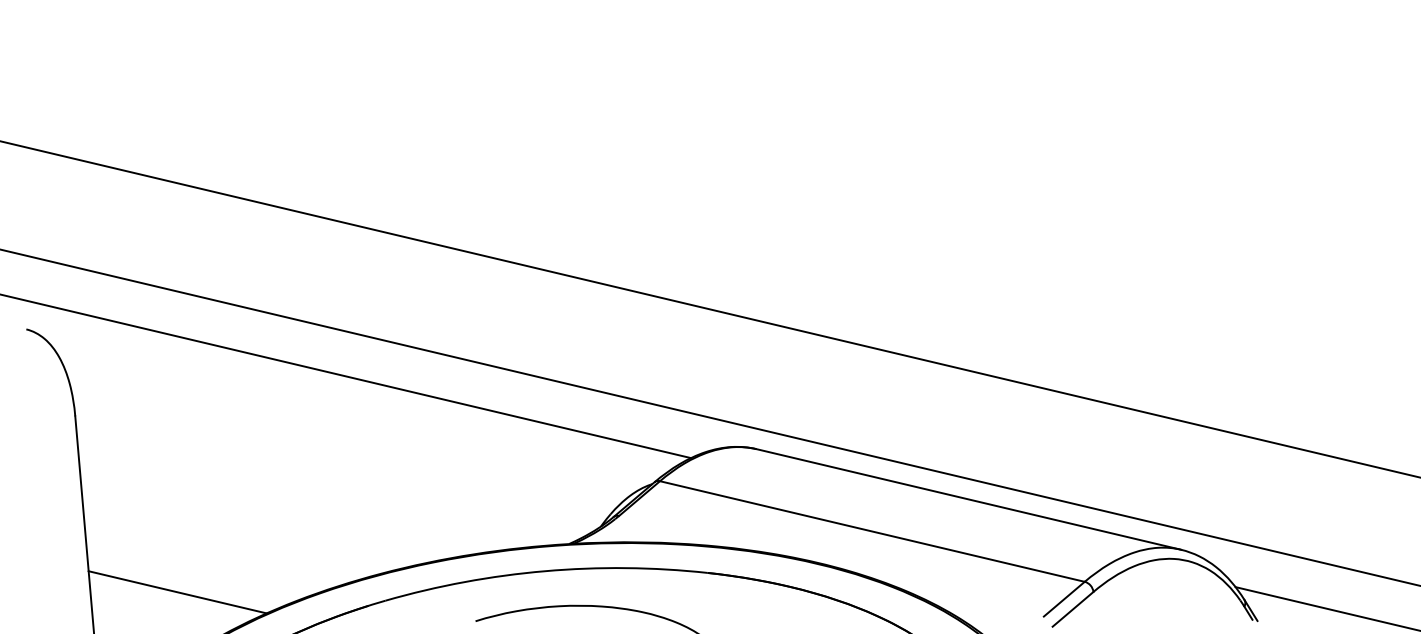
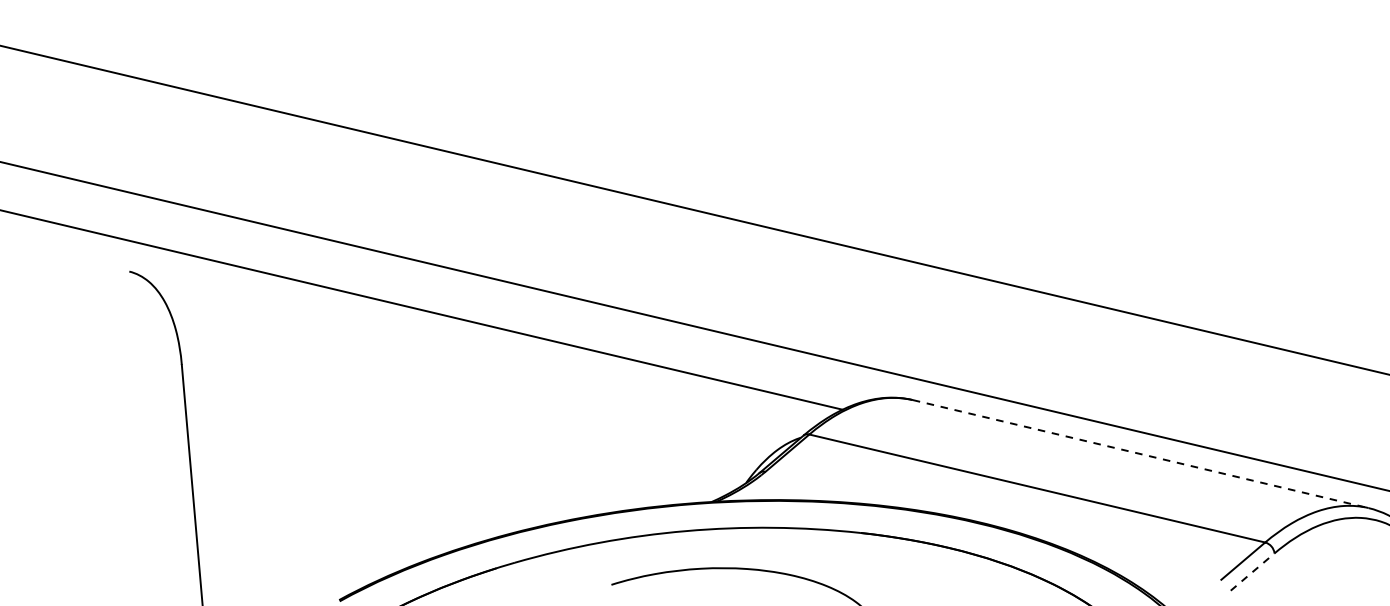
line: (969, 499) -> (1141, 454), solid -> dashed
line: (177, 592) -> (291, 553), removed
line: (1073, 609) -> (1253, 572), solid -> dashed

